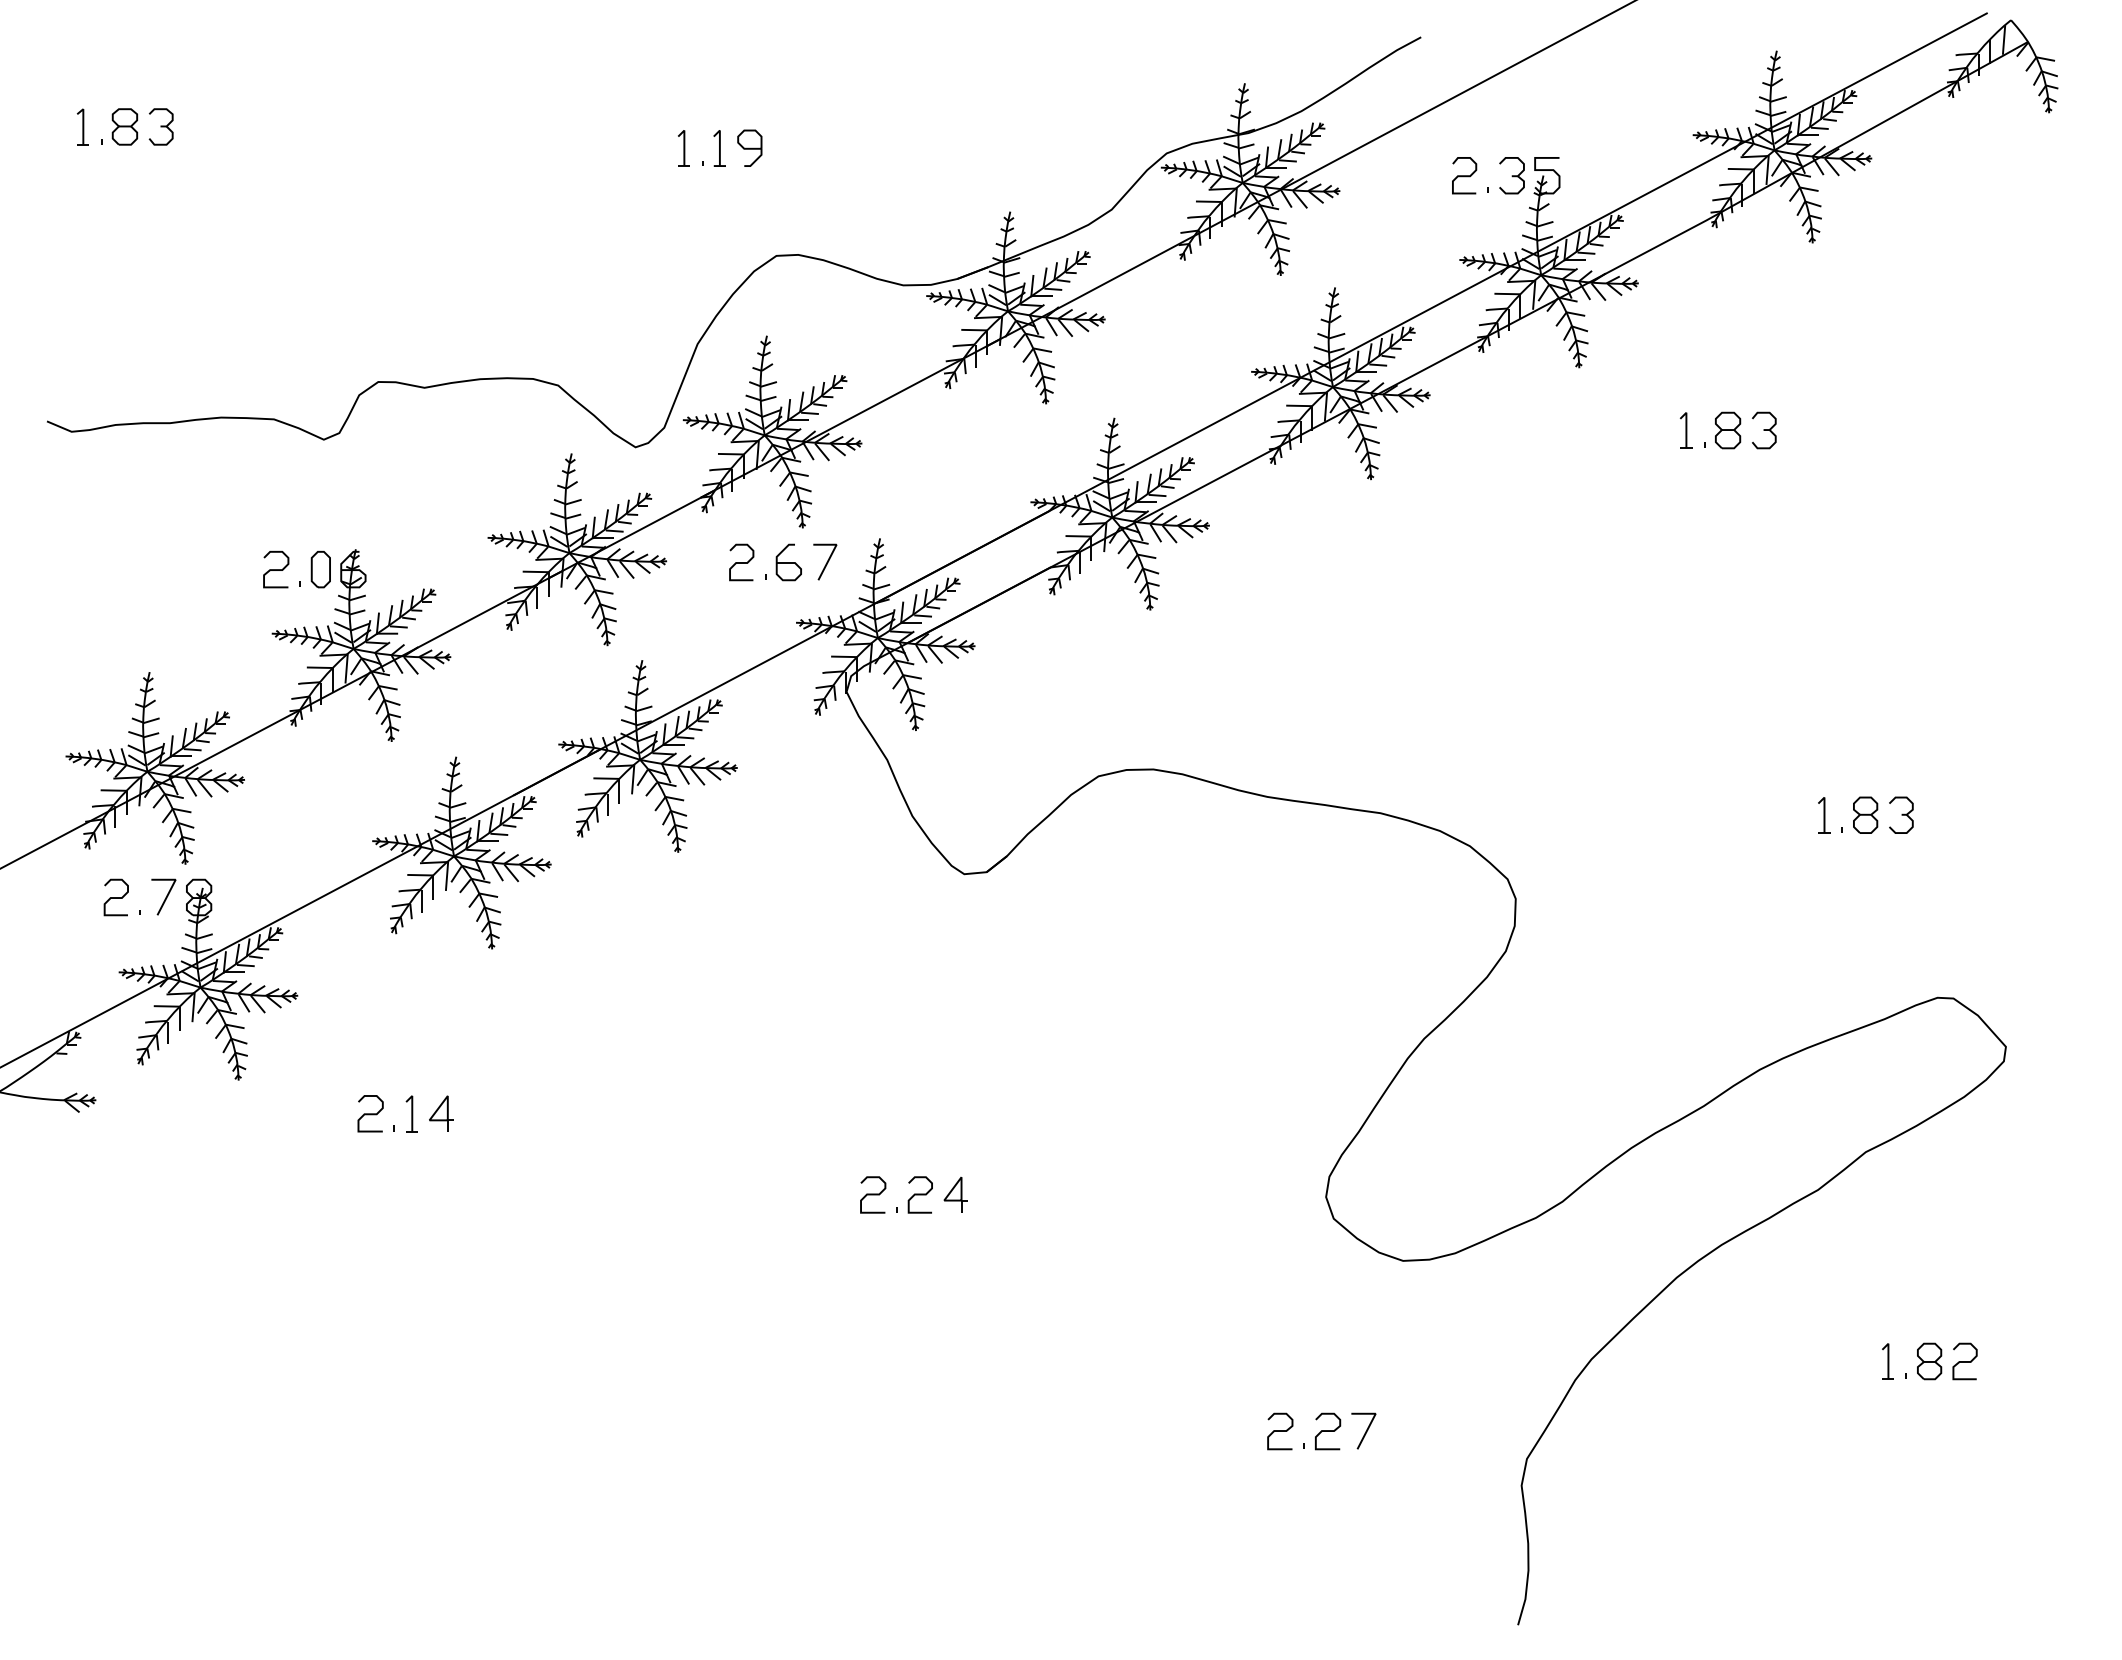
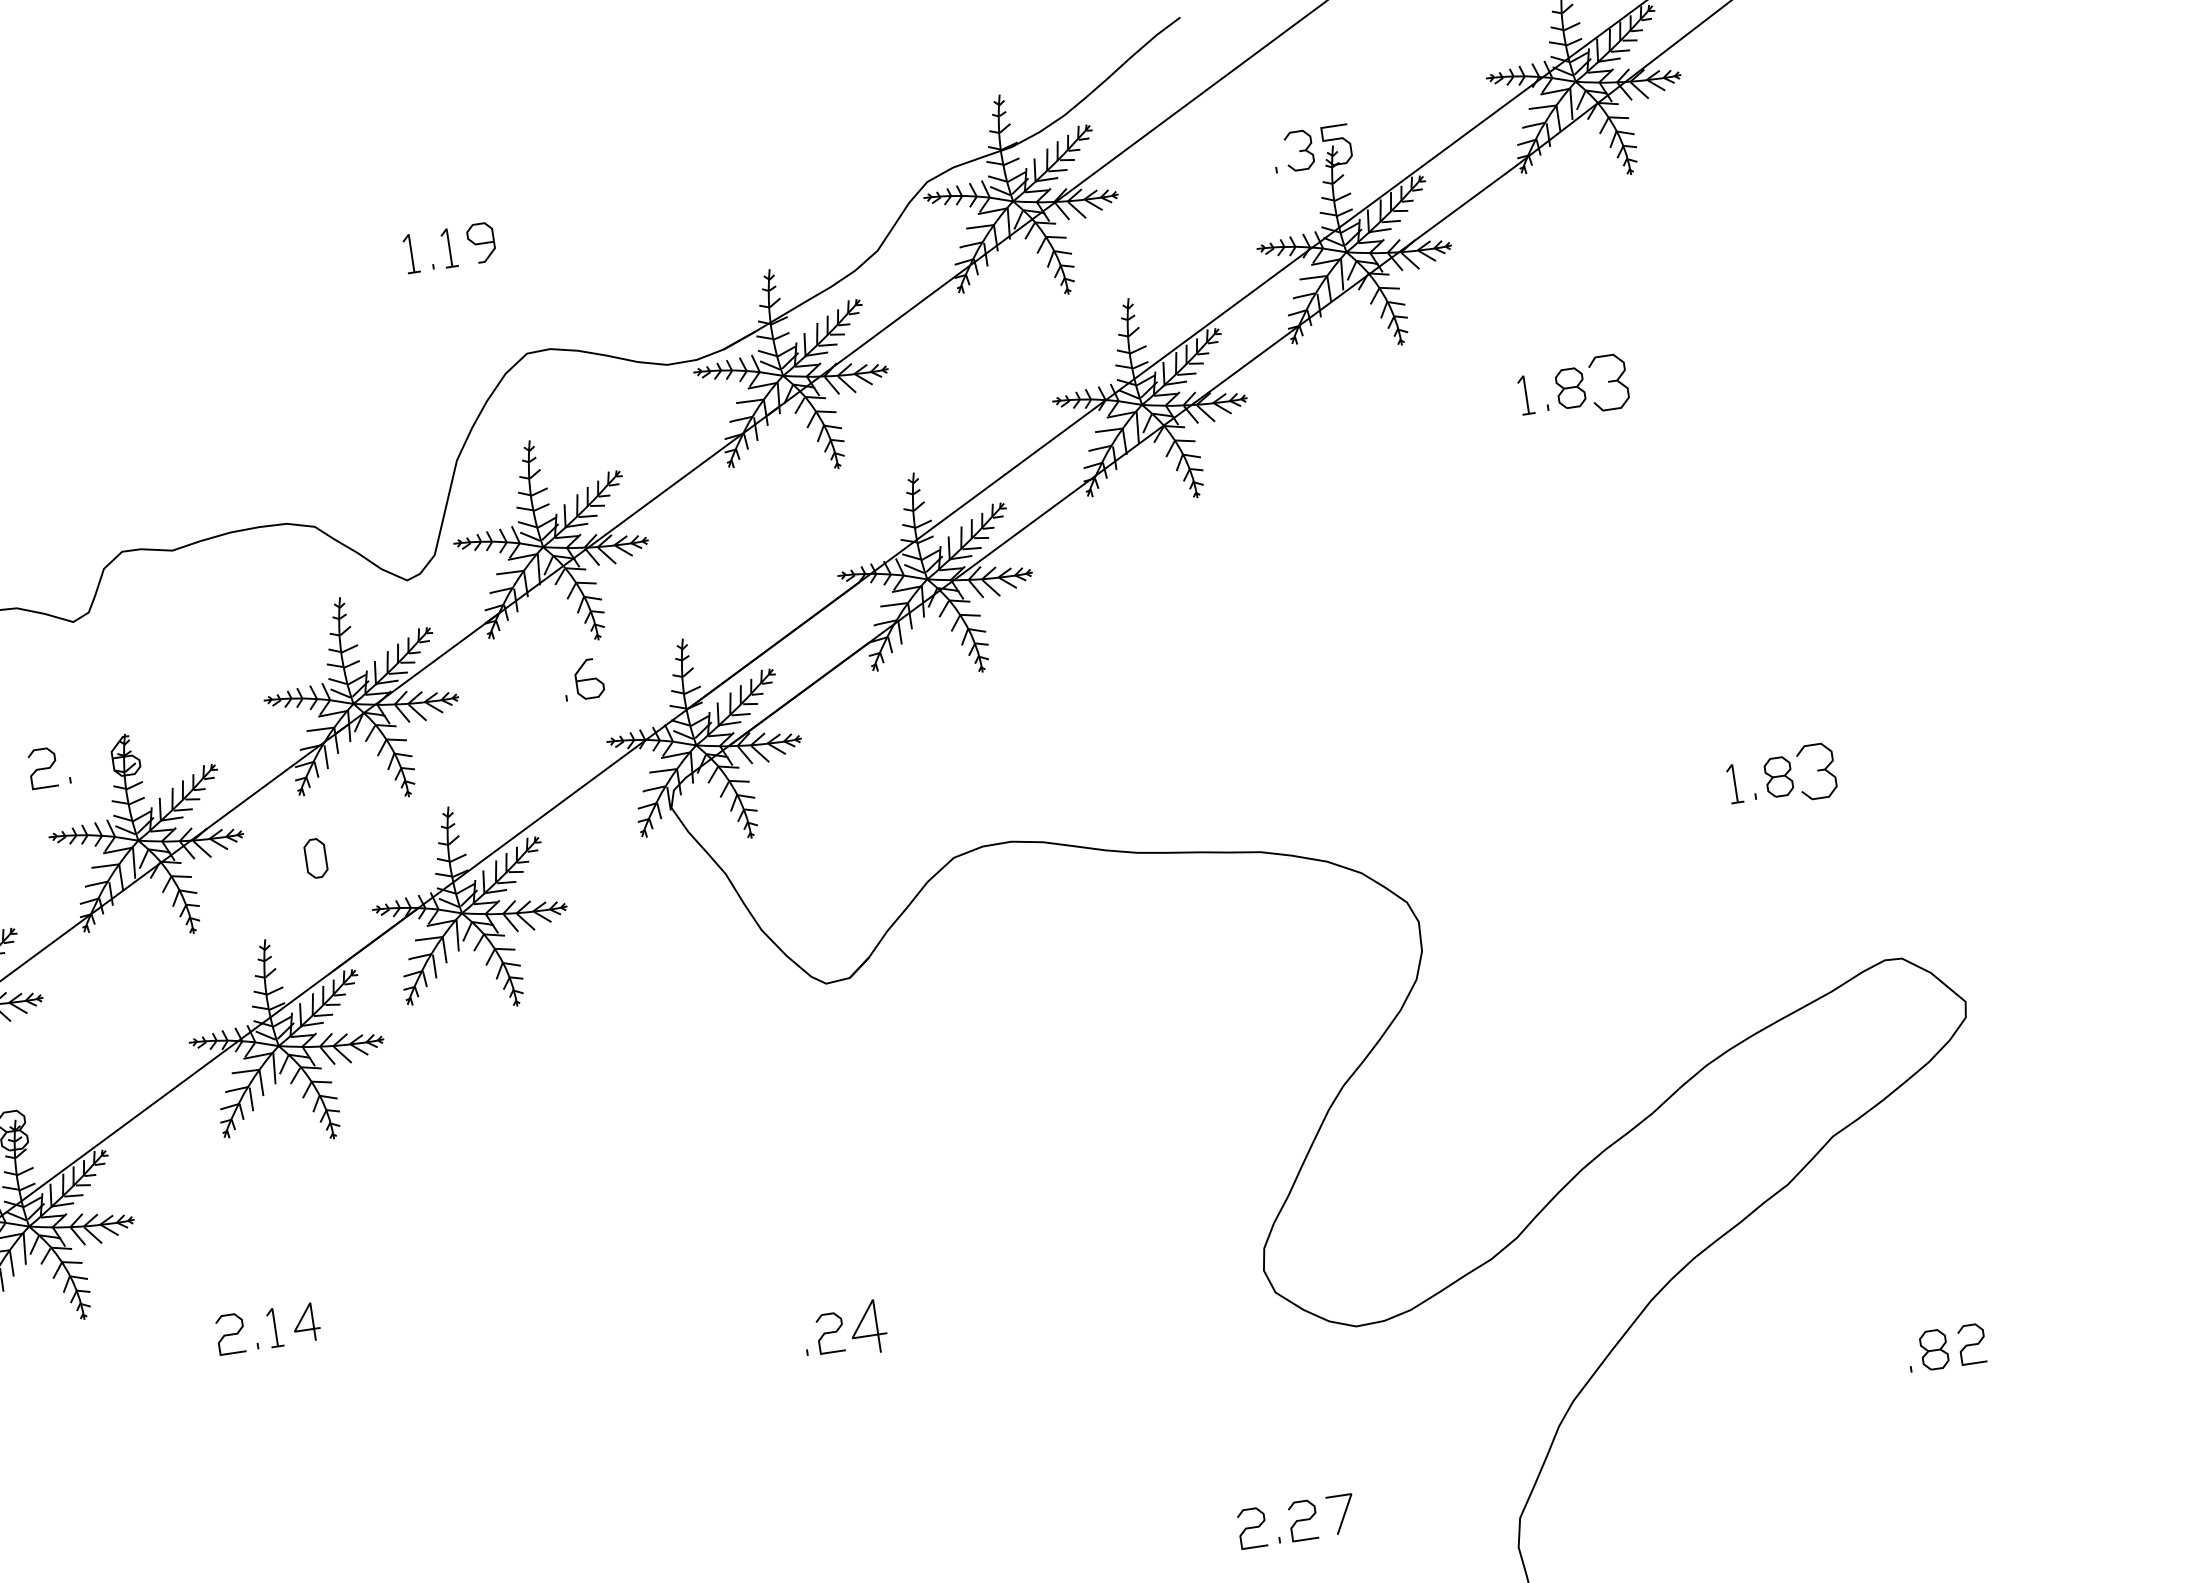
curve: (1464, 175) -> (1248, 158), removed
part: (1764, 430) -> (1609, 382), size x1.4
curve: (741, 562) -> (538, 686), removed
line: (826, 562) -> (629, 672), removed
part: (320, 569) -> (315, 858), moved
part: (1901, 814) -> (1817, 770), size x1.4
curve: (873, 1194) -> (780, 1340), removed
part: (955, 1194) -> (867, 1326), size x1.4
part: (1887, 1361) -> (1889, 1356), removed

